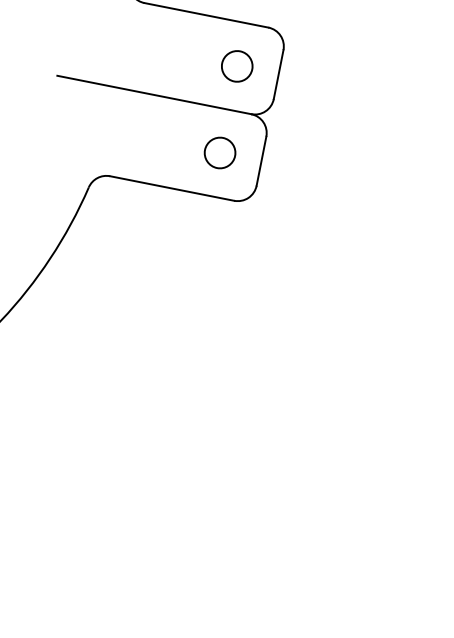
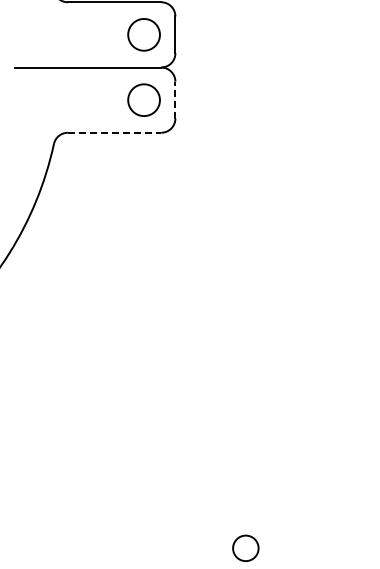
circle: (237, 65) -> (144, 34), size x1.4
circle: (220, 152) -> (144, 99), size x1.4
line: (261, 160) -> (175, 99), solid -> dashed
line: (172, 188) -> (114, 132), solid -> dashed

